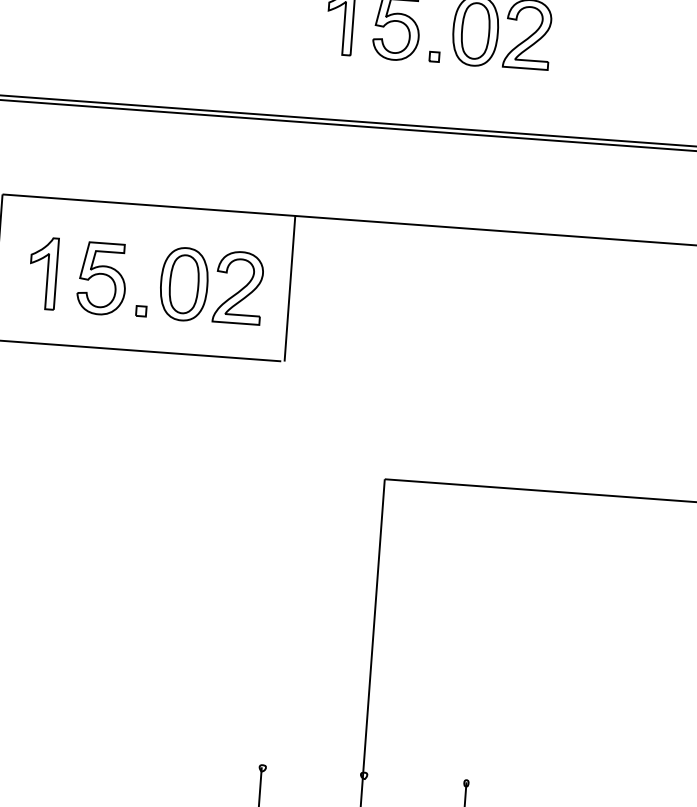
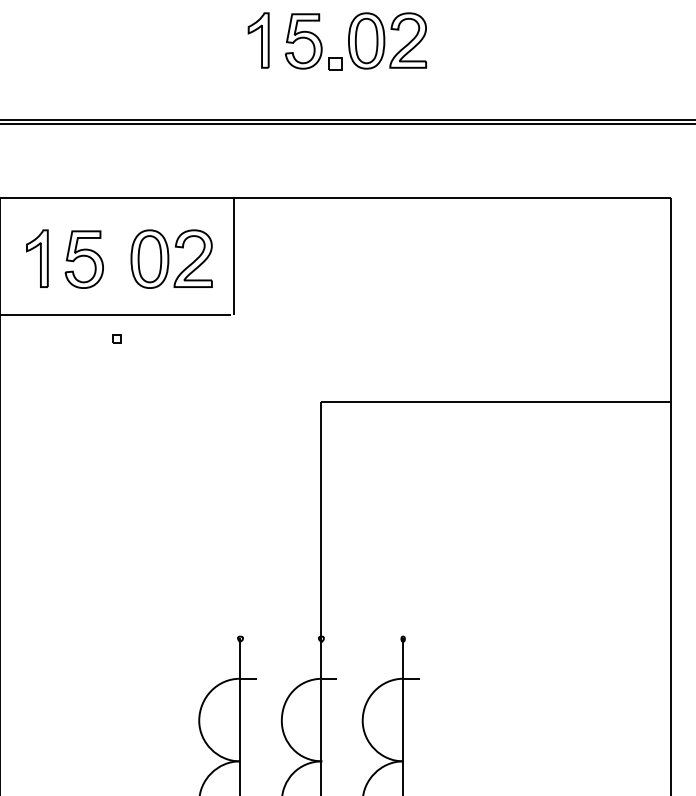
part: (434, 56) -> (335, 63), size x1.6
part: (140, 310) -> (116, 338), moved

